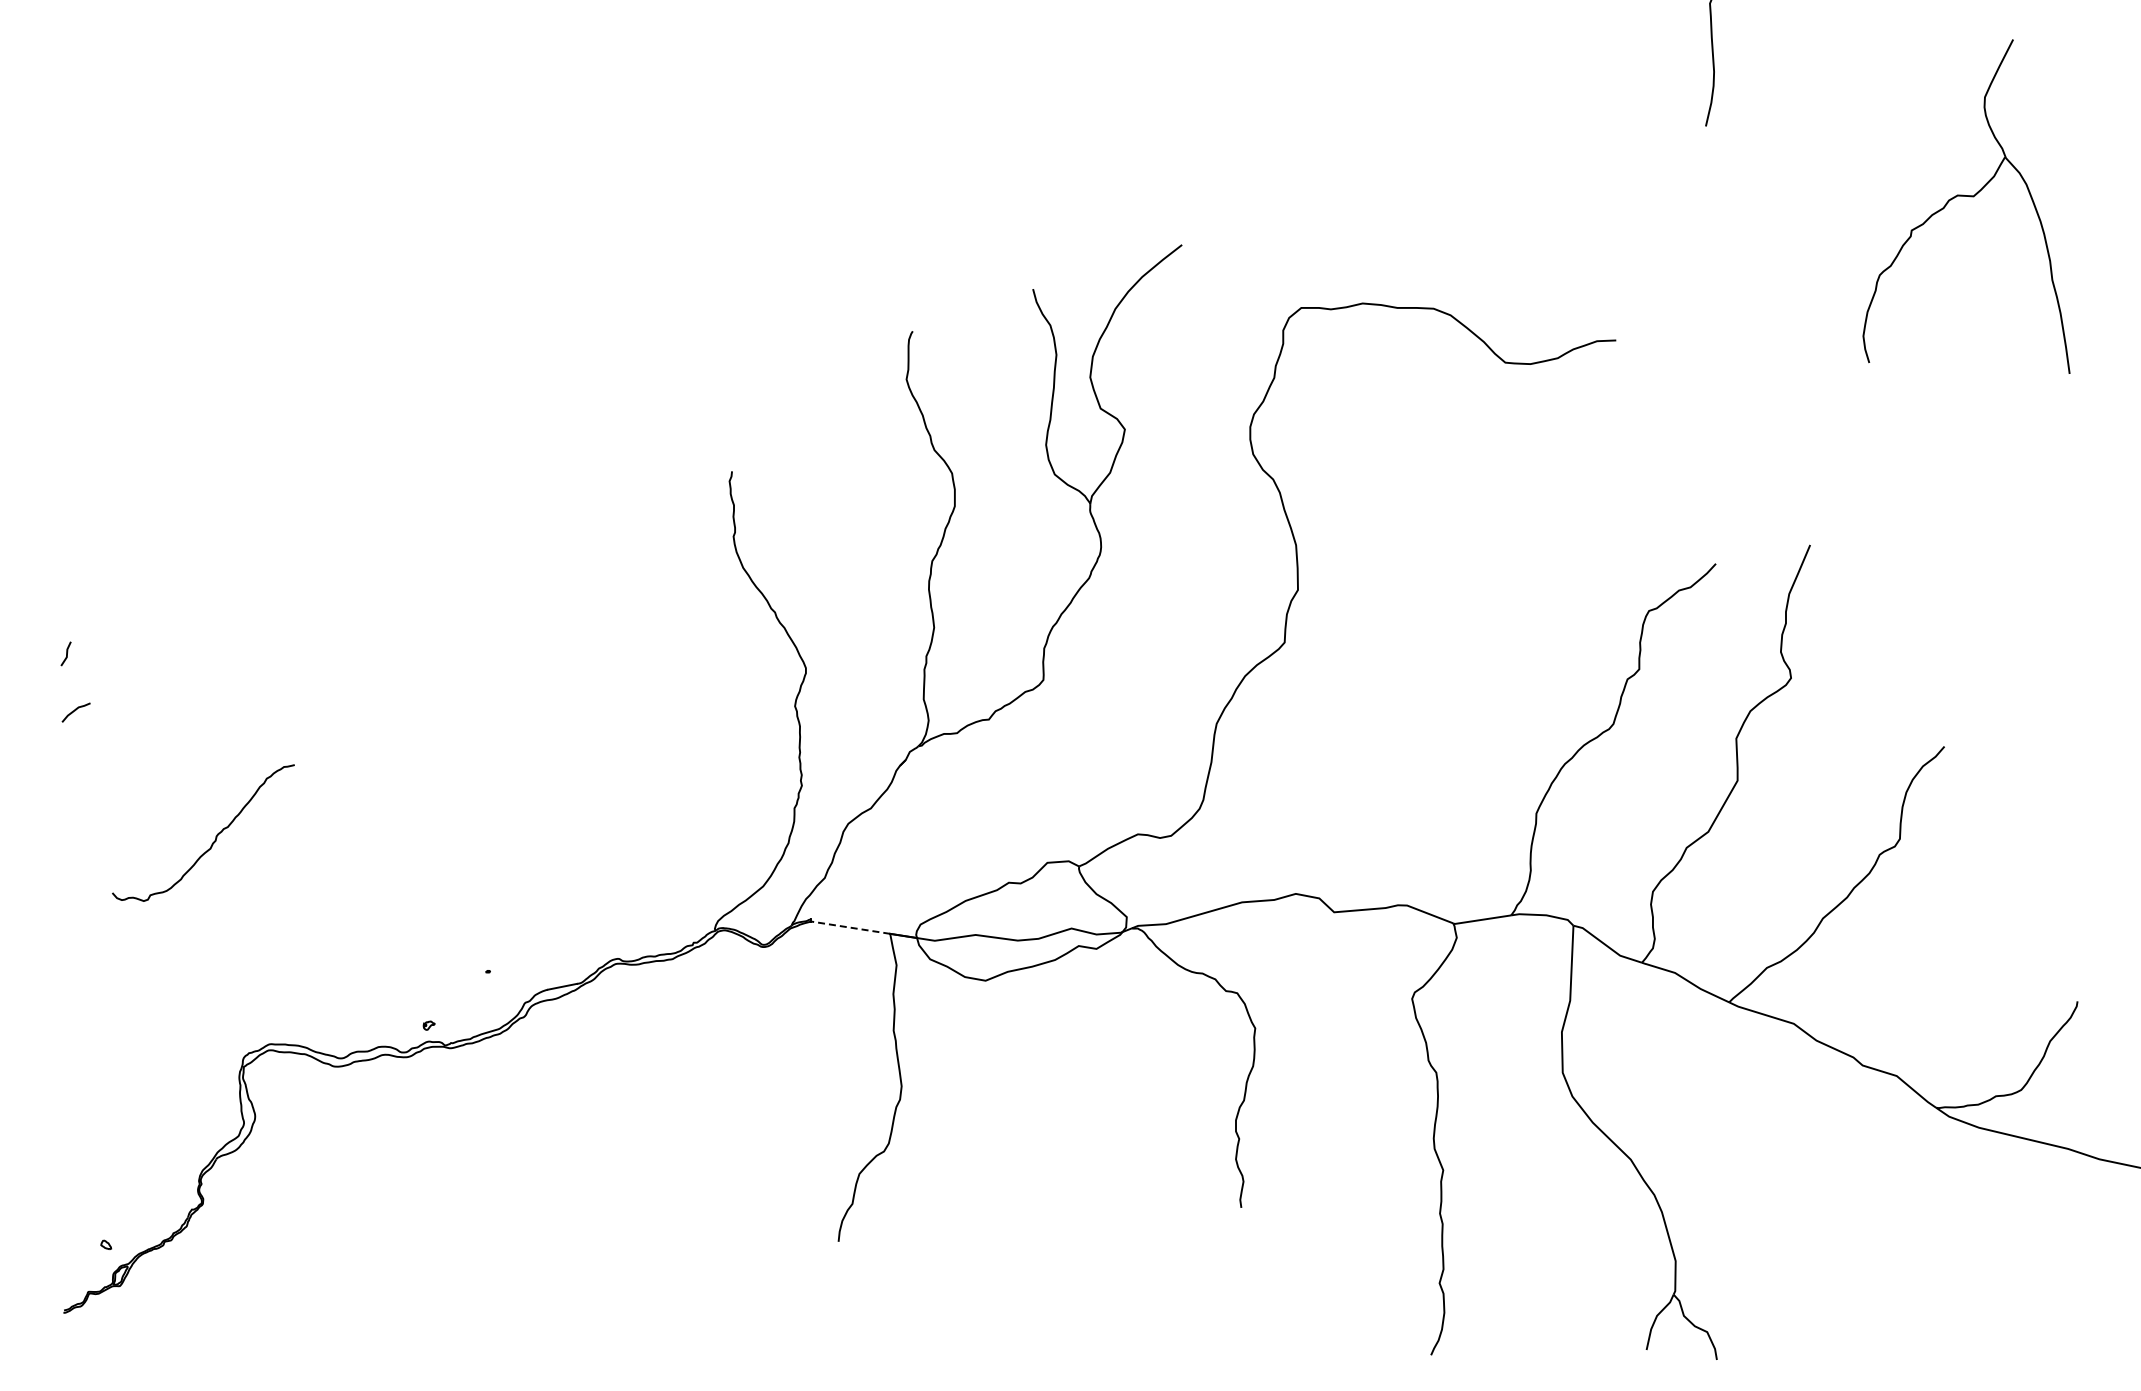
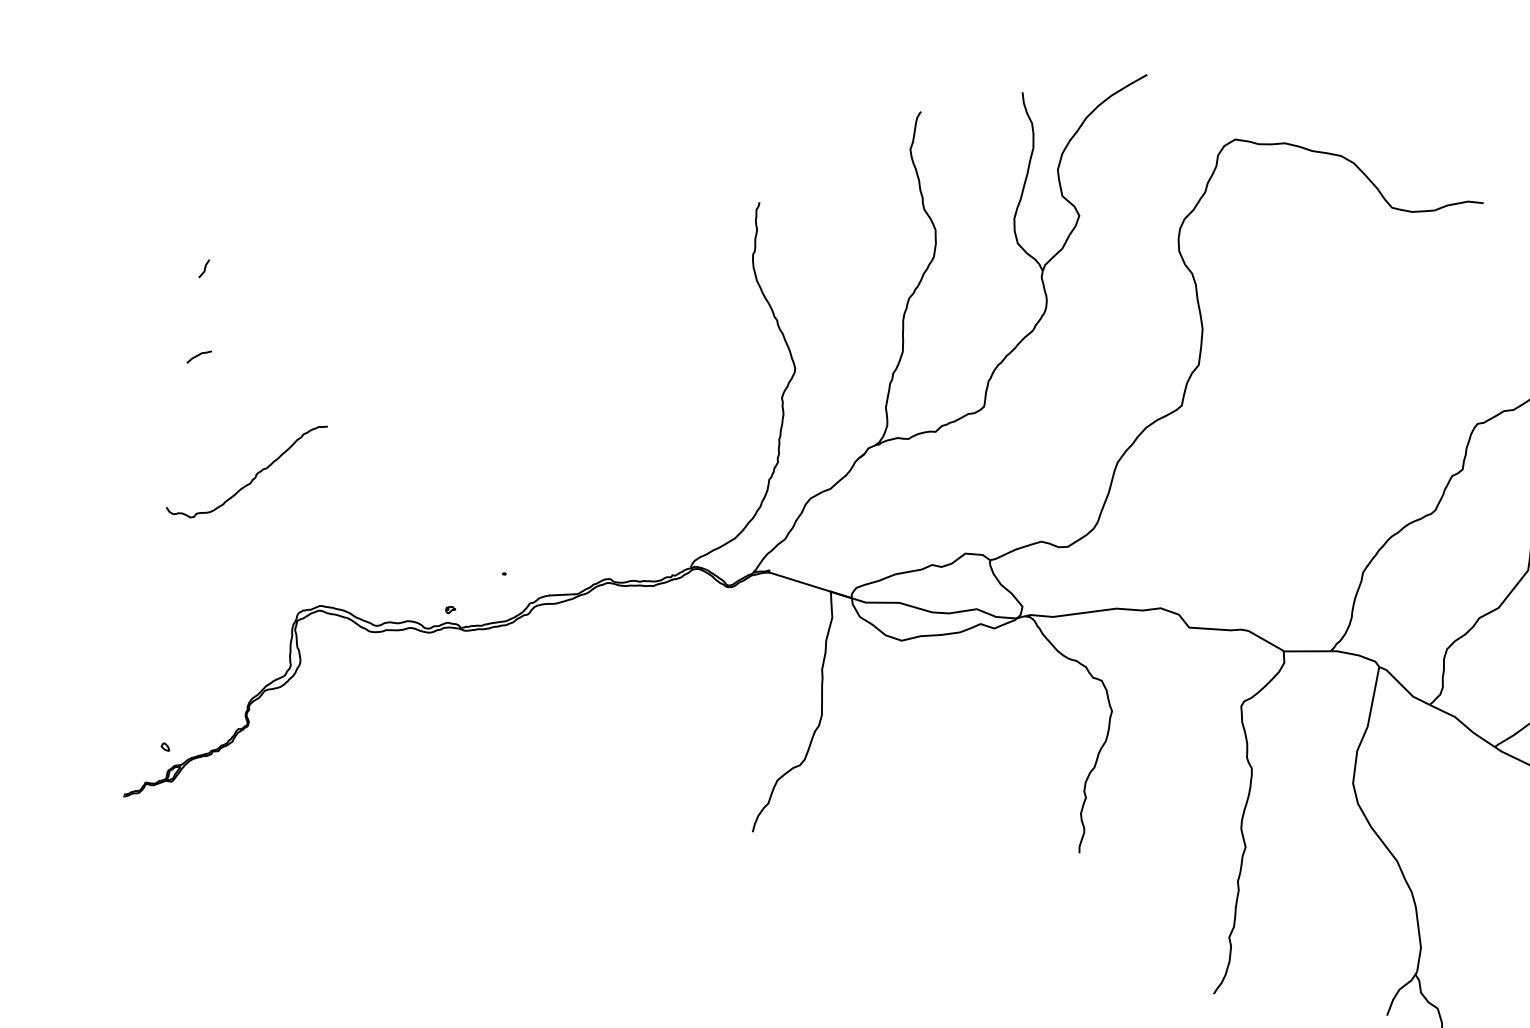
curve: (75, 711) -> (198, 356), moved
curve: (215, 836) -> (255, 474), moved
line: (850, 927) -> (799, 581), dashed -> solid

